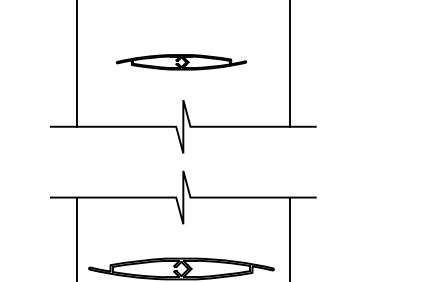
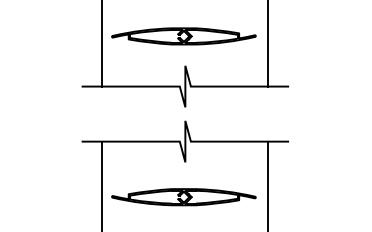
part: (180, 62) -> (183, 36), size x1.43

